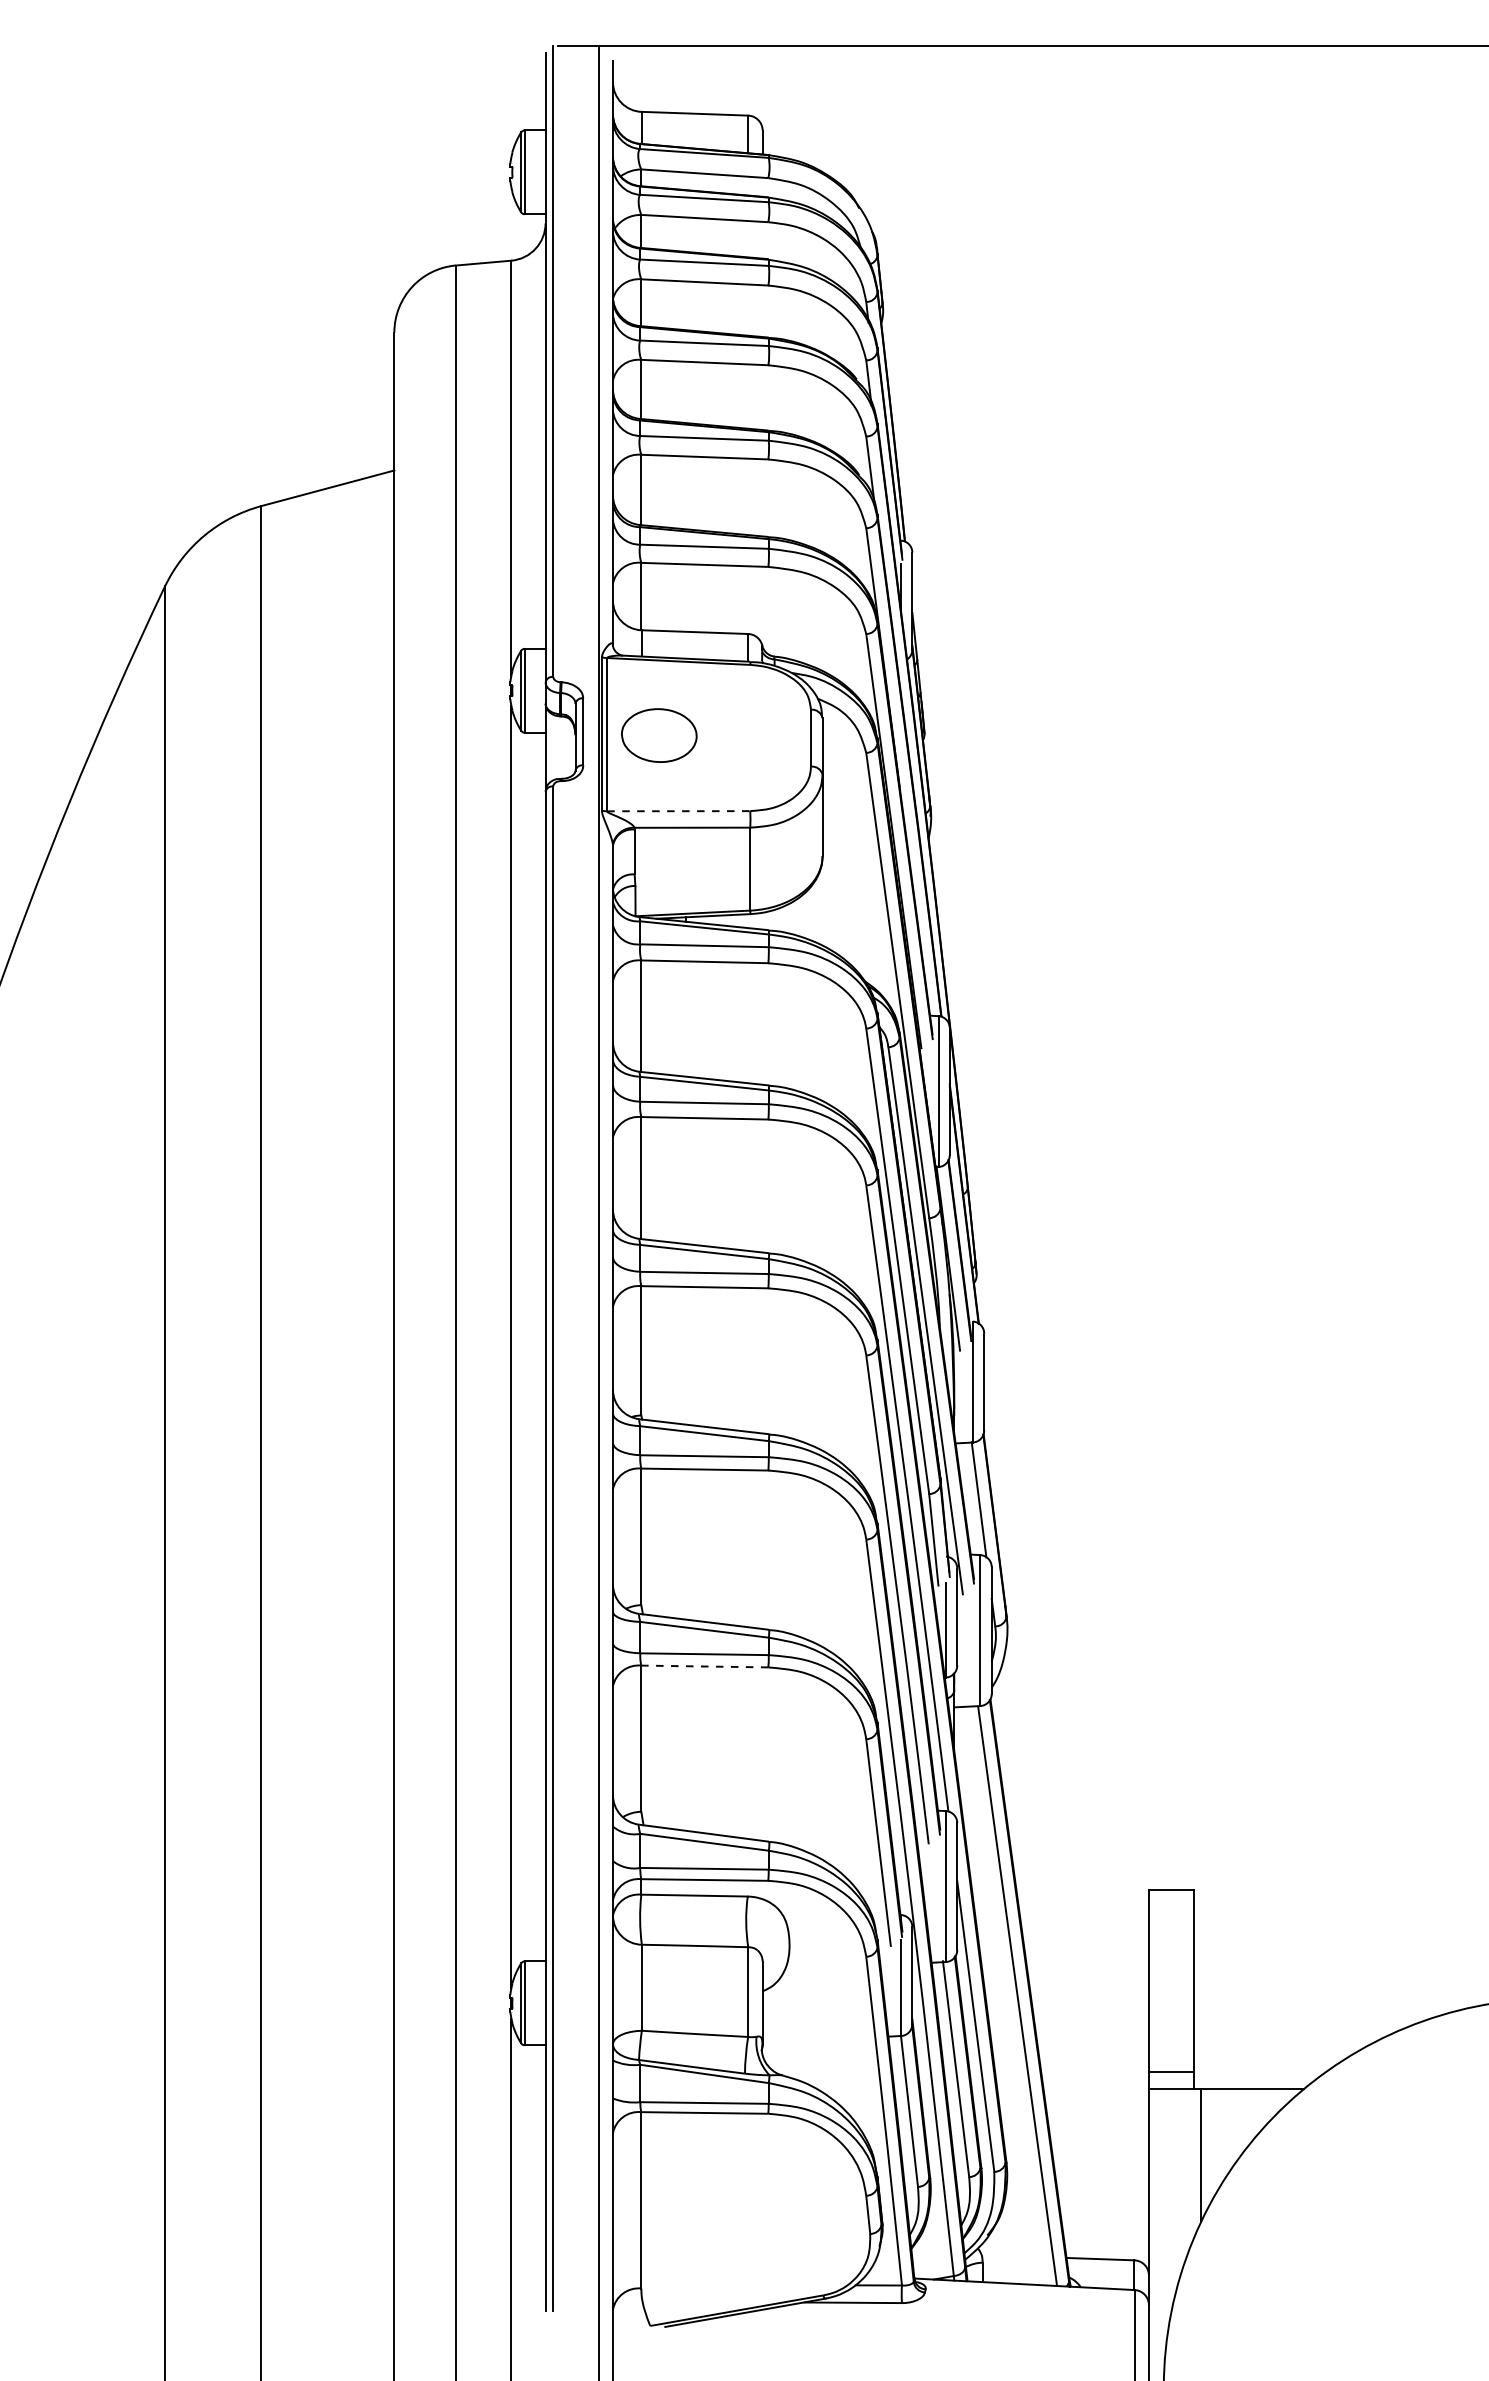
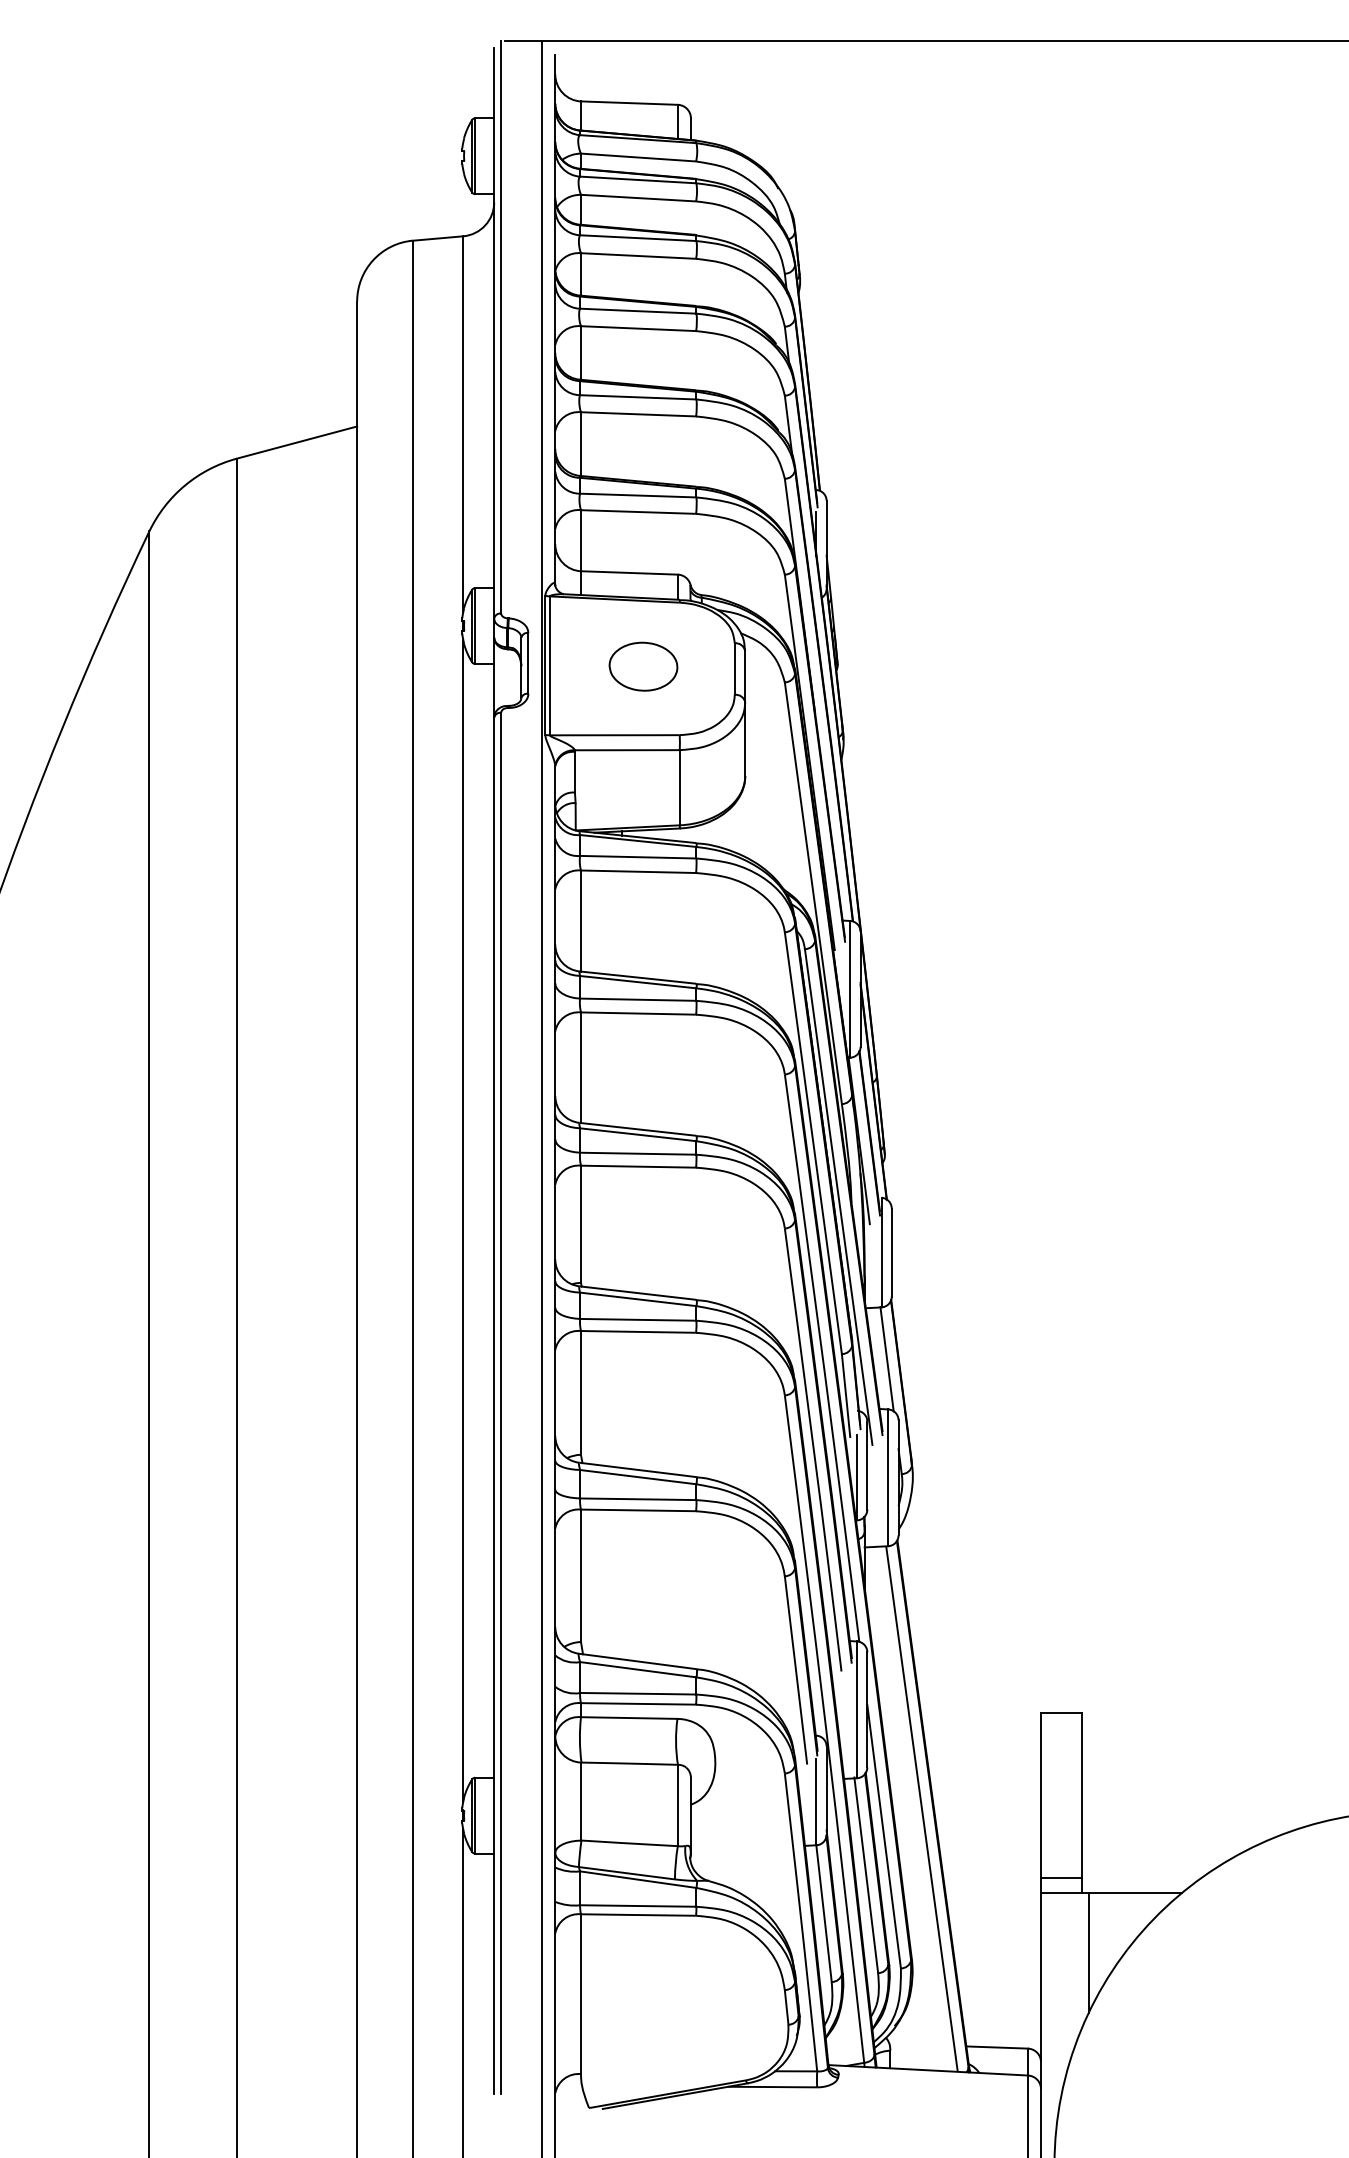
part: (659, 735) -> (643, 666), moved
line: (678, 811) -> (614, 735), dashed -> solid
line: (704, 1666) -> (638, 1510), dashed -> solid

